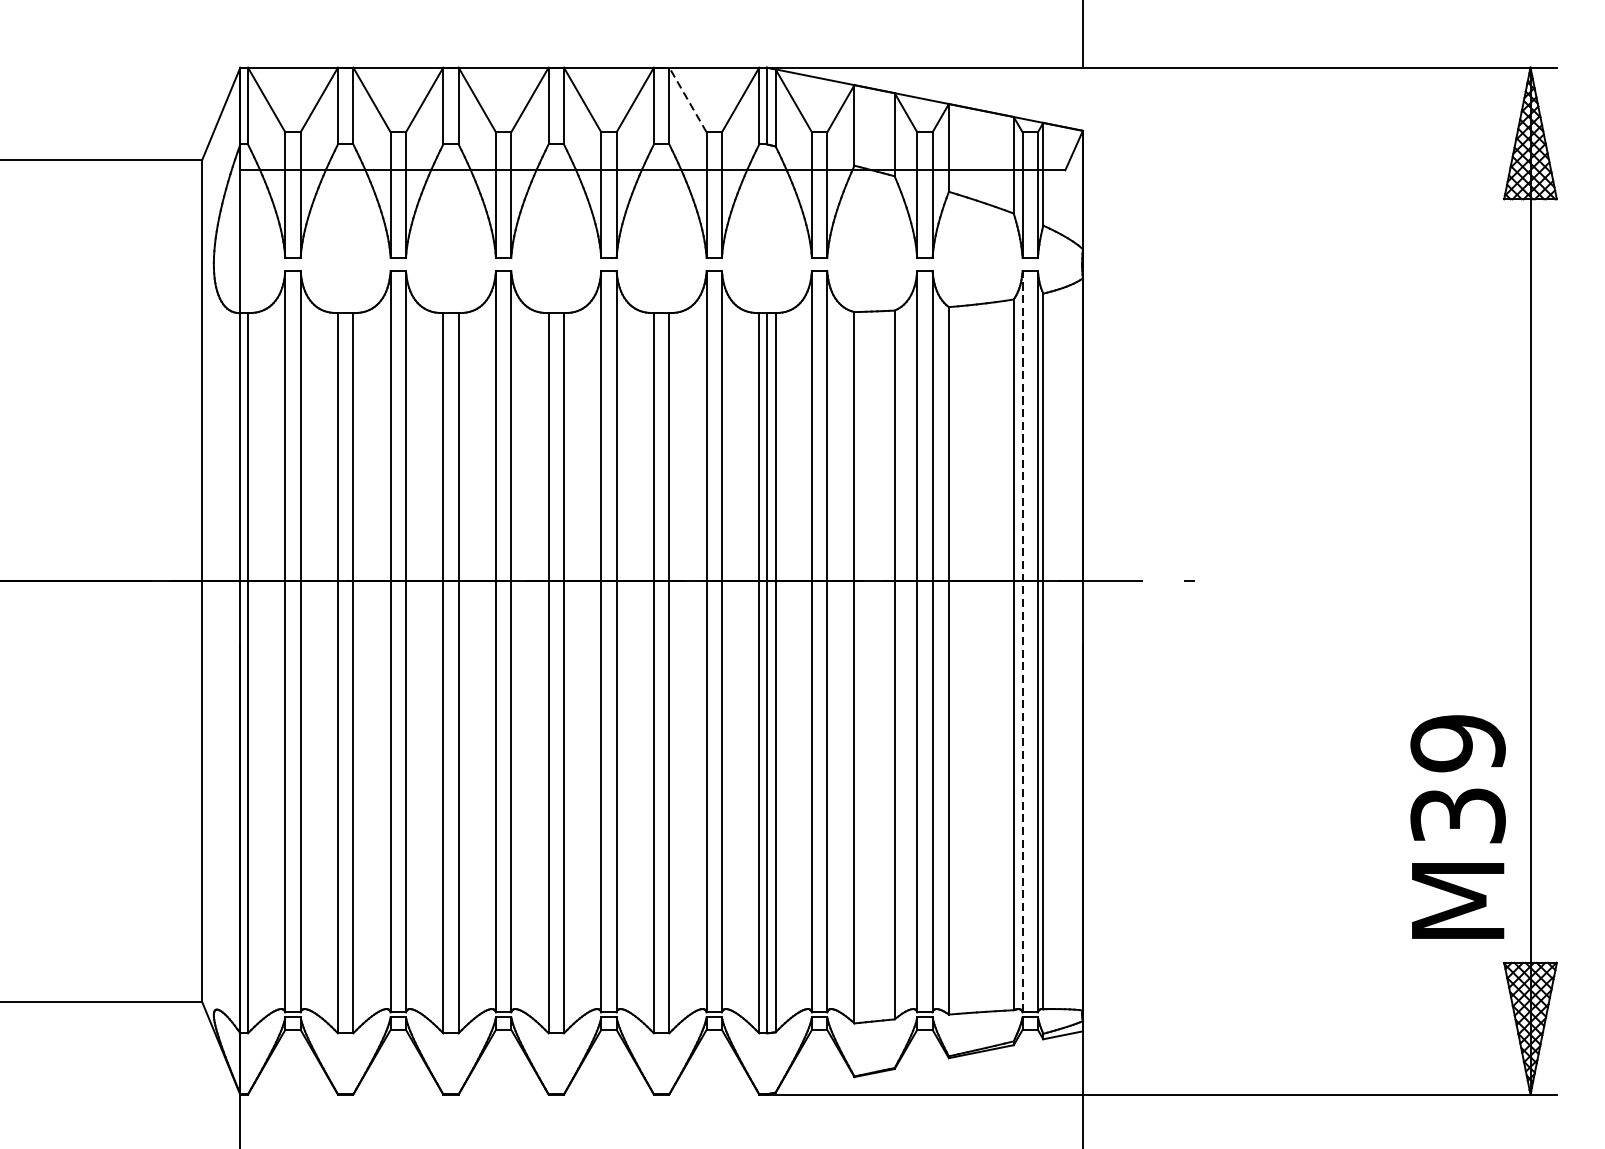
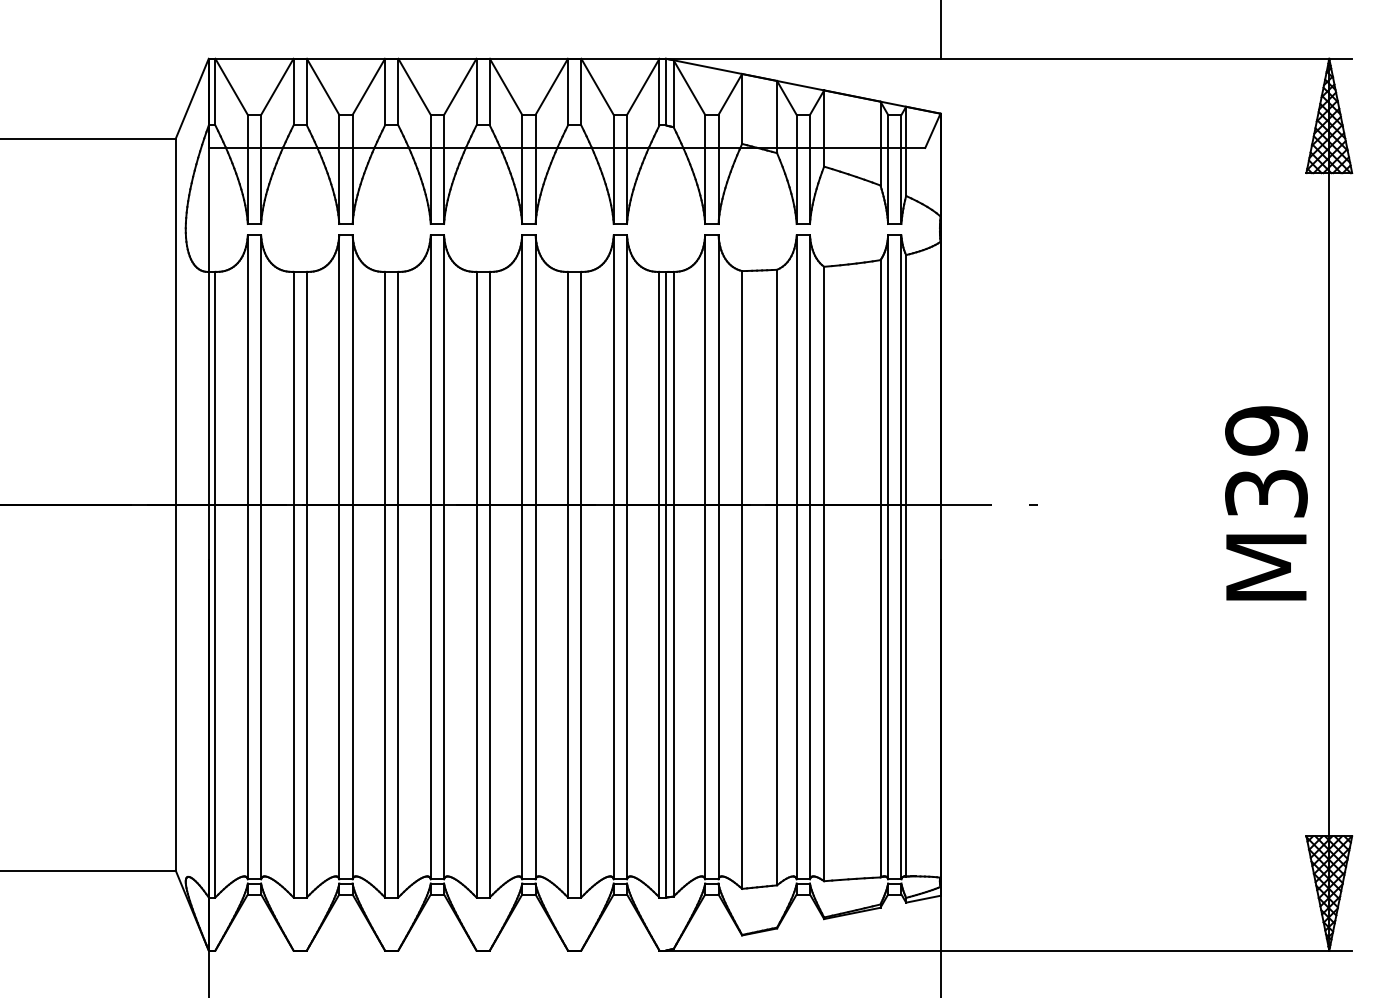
line: (687, 99) -> (597, 86), dashed -> solid
line: (1022, 641) -> (888, 557), dashed -> solid
text: (1458, 827) -> (1266, 503), moved

